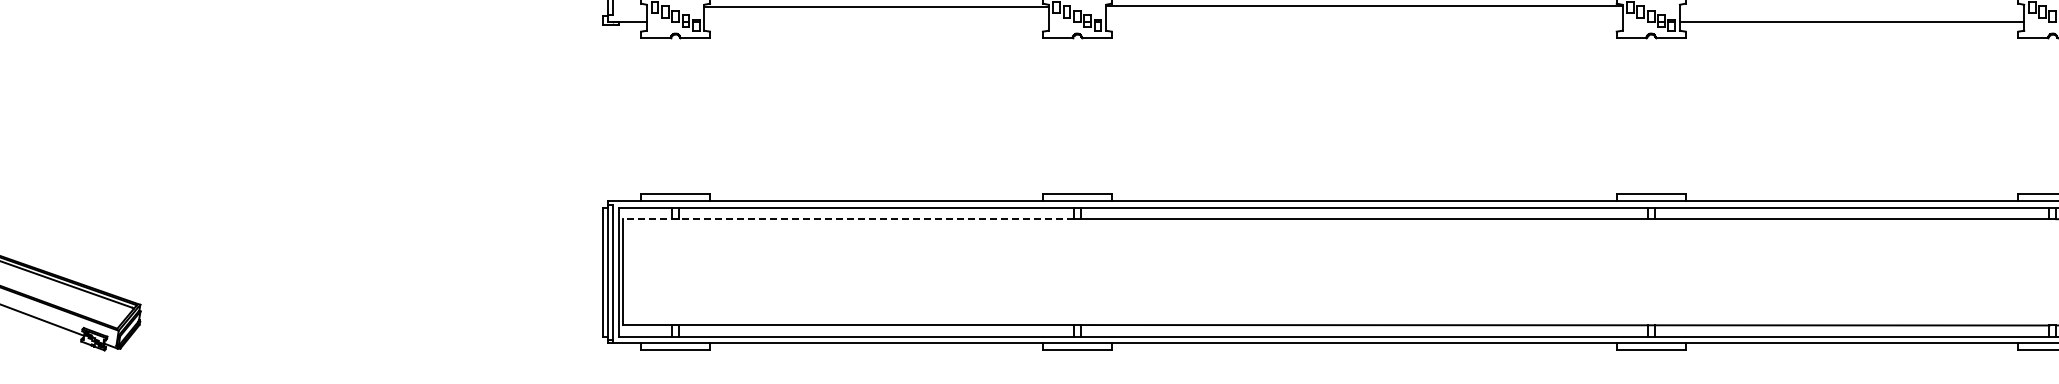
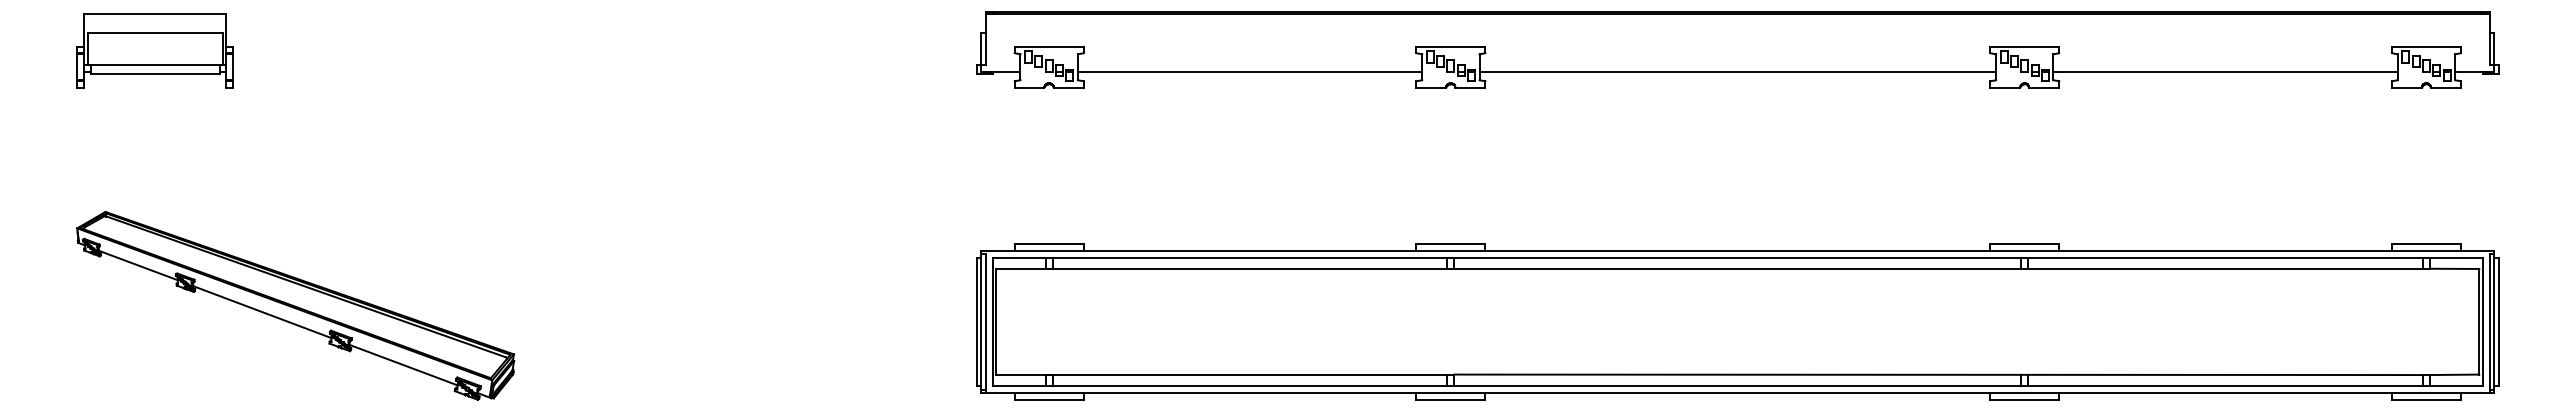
line: (1363, 5) -> (1737, 71), moved
line: (875, 6) -> (1249, 71), moved
line: (847, 218) -> (1221, 268), dashed -> solid

